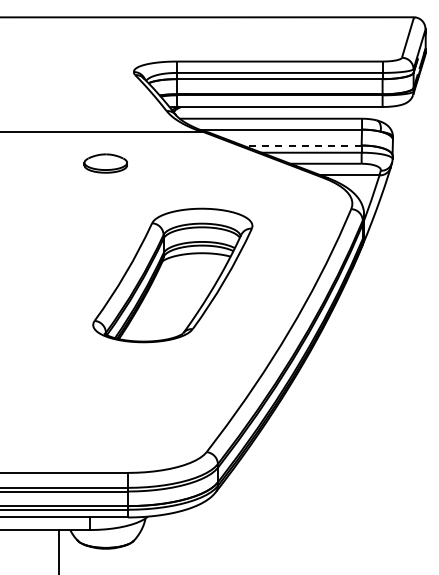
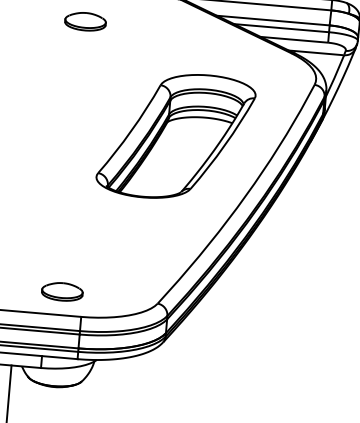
line: (301, 145) -> (272, 20), dashed -> solid
part: (172, 275) -> (175, 136), moved
part: (105, 448) -> (62, 291), added

